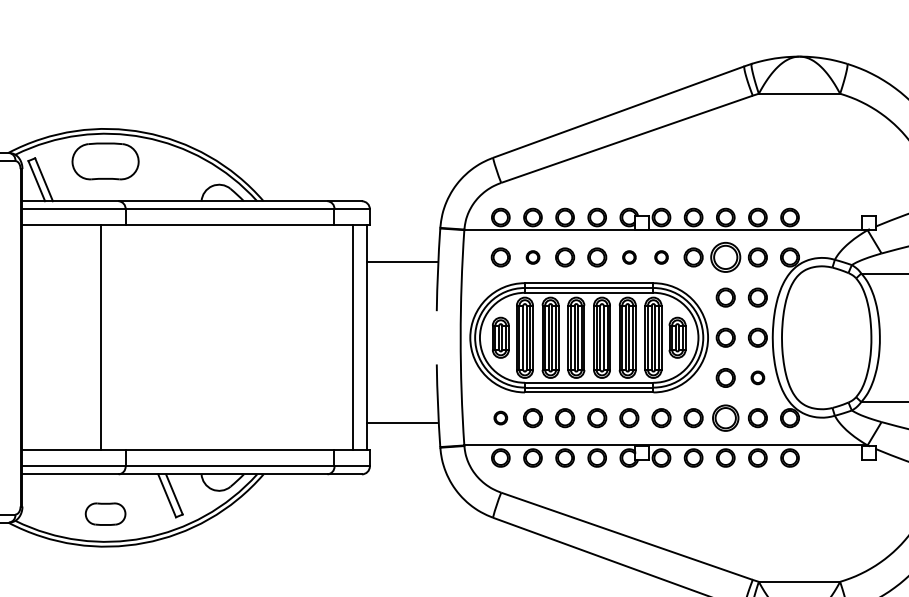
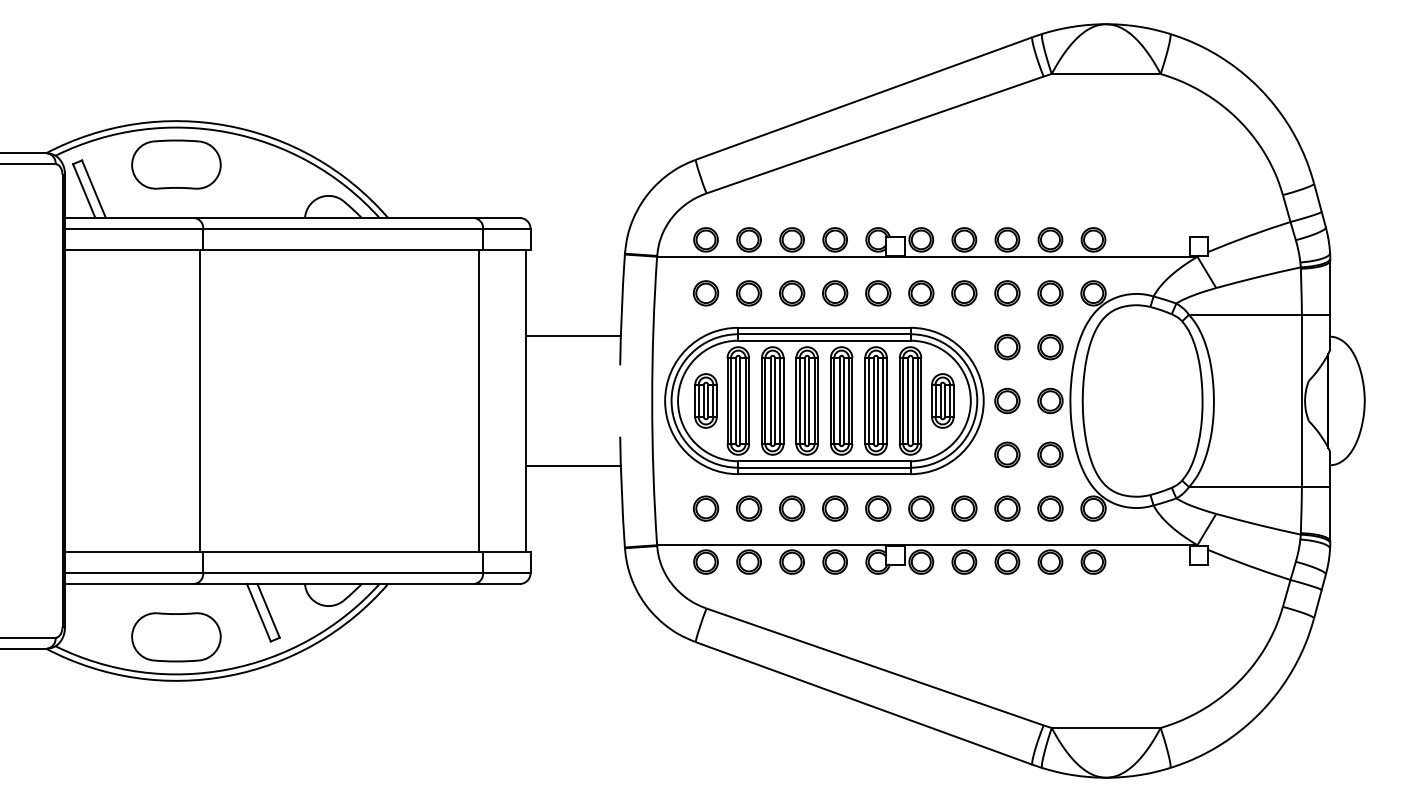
part: (533, 257) -> (749, 293), size x1.43
part: (629, 257) -> (878, 293), size x1.43
part: (661, 257) -> (921, 293), size x1.43
part: (725, 257) -> (1007, 293), size x0.62
line: (401, 262) -> (573, 336), moved
line: (101, 337) -> (199, 400), moved
line: (352, 337) -> (479, 400), moved
part: (757, 377) -> (1050, 454), size x1.43
part: (500, 418) -> (705, 508), size x1.43
part: (725, 418) -> (1007, 508), size x0.71
line: (401, 423) -> (573, 465), moved
part: (105, 514) -> (176, 637), size x1.67

